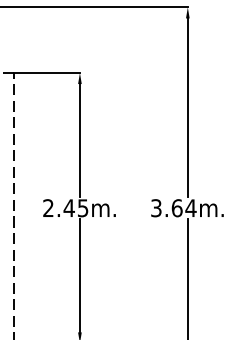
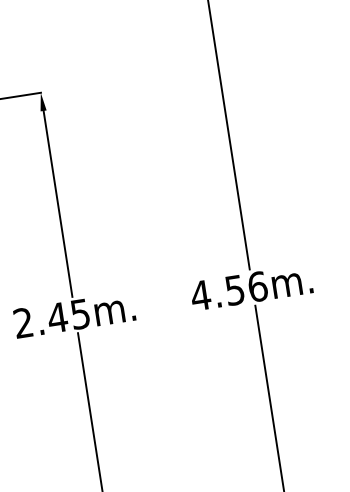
text: (173, 208) -> (229, 291), 3.64m. -> 4.56m.

